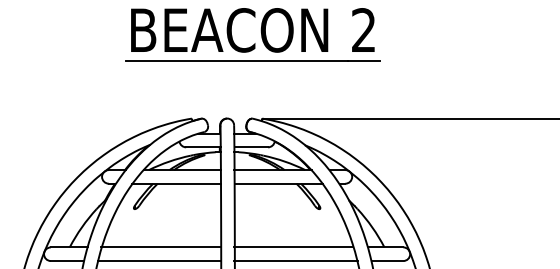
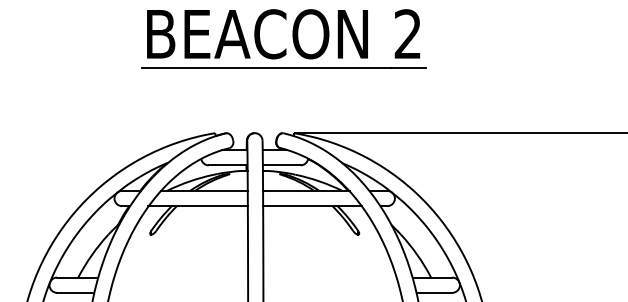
line: (161, 247) -> (181, 277), removed
line: (293, 247) -> (329, 277), removed
line: (159, 261) -> (178, 293), removed
line: (295, 261) -> (331, 293), removed

